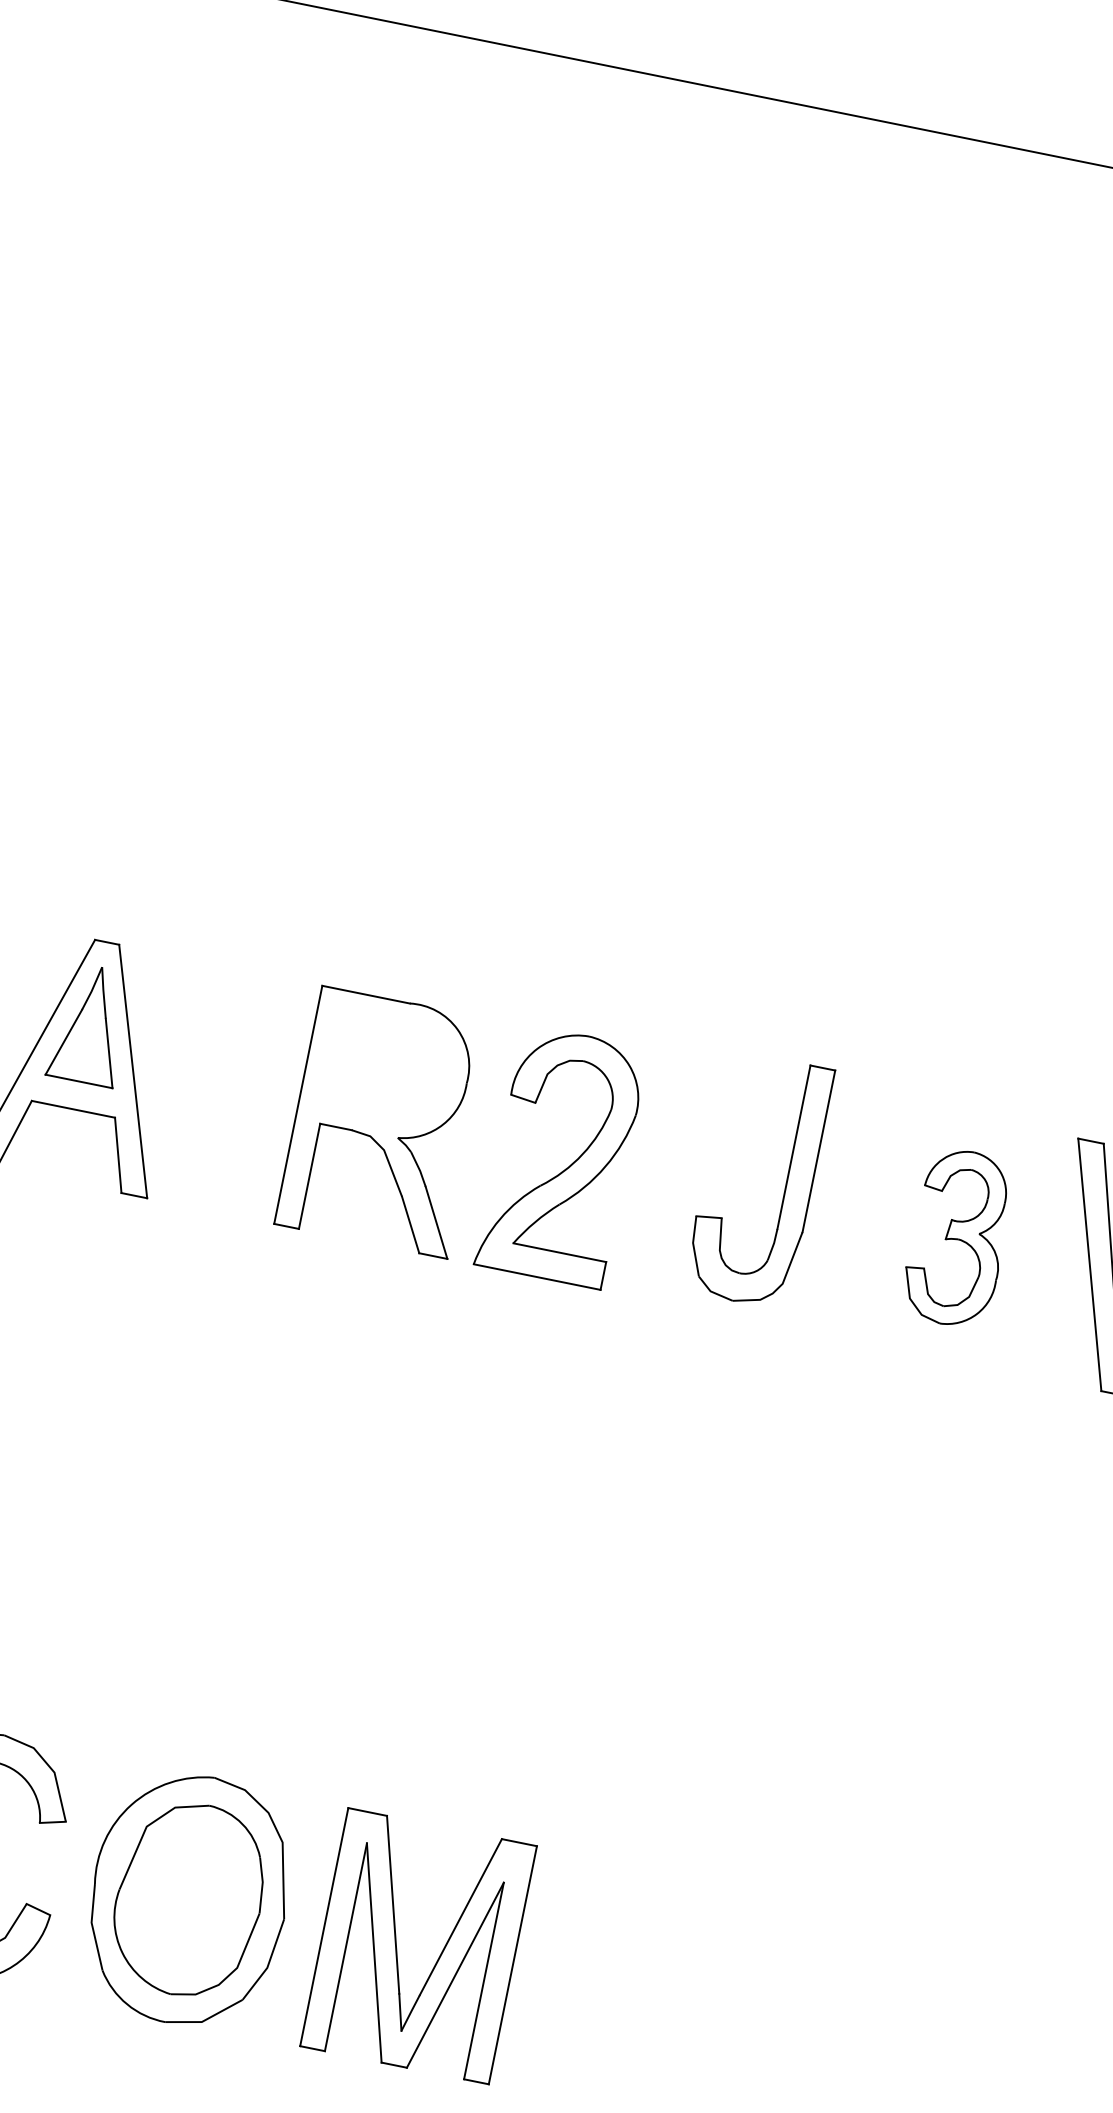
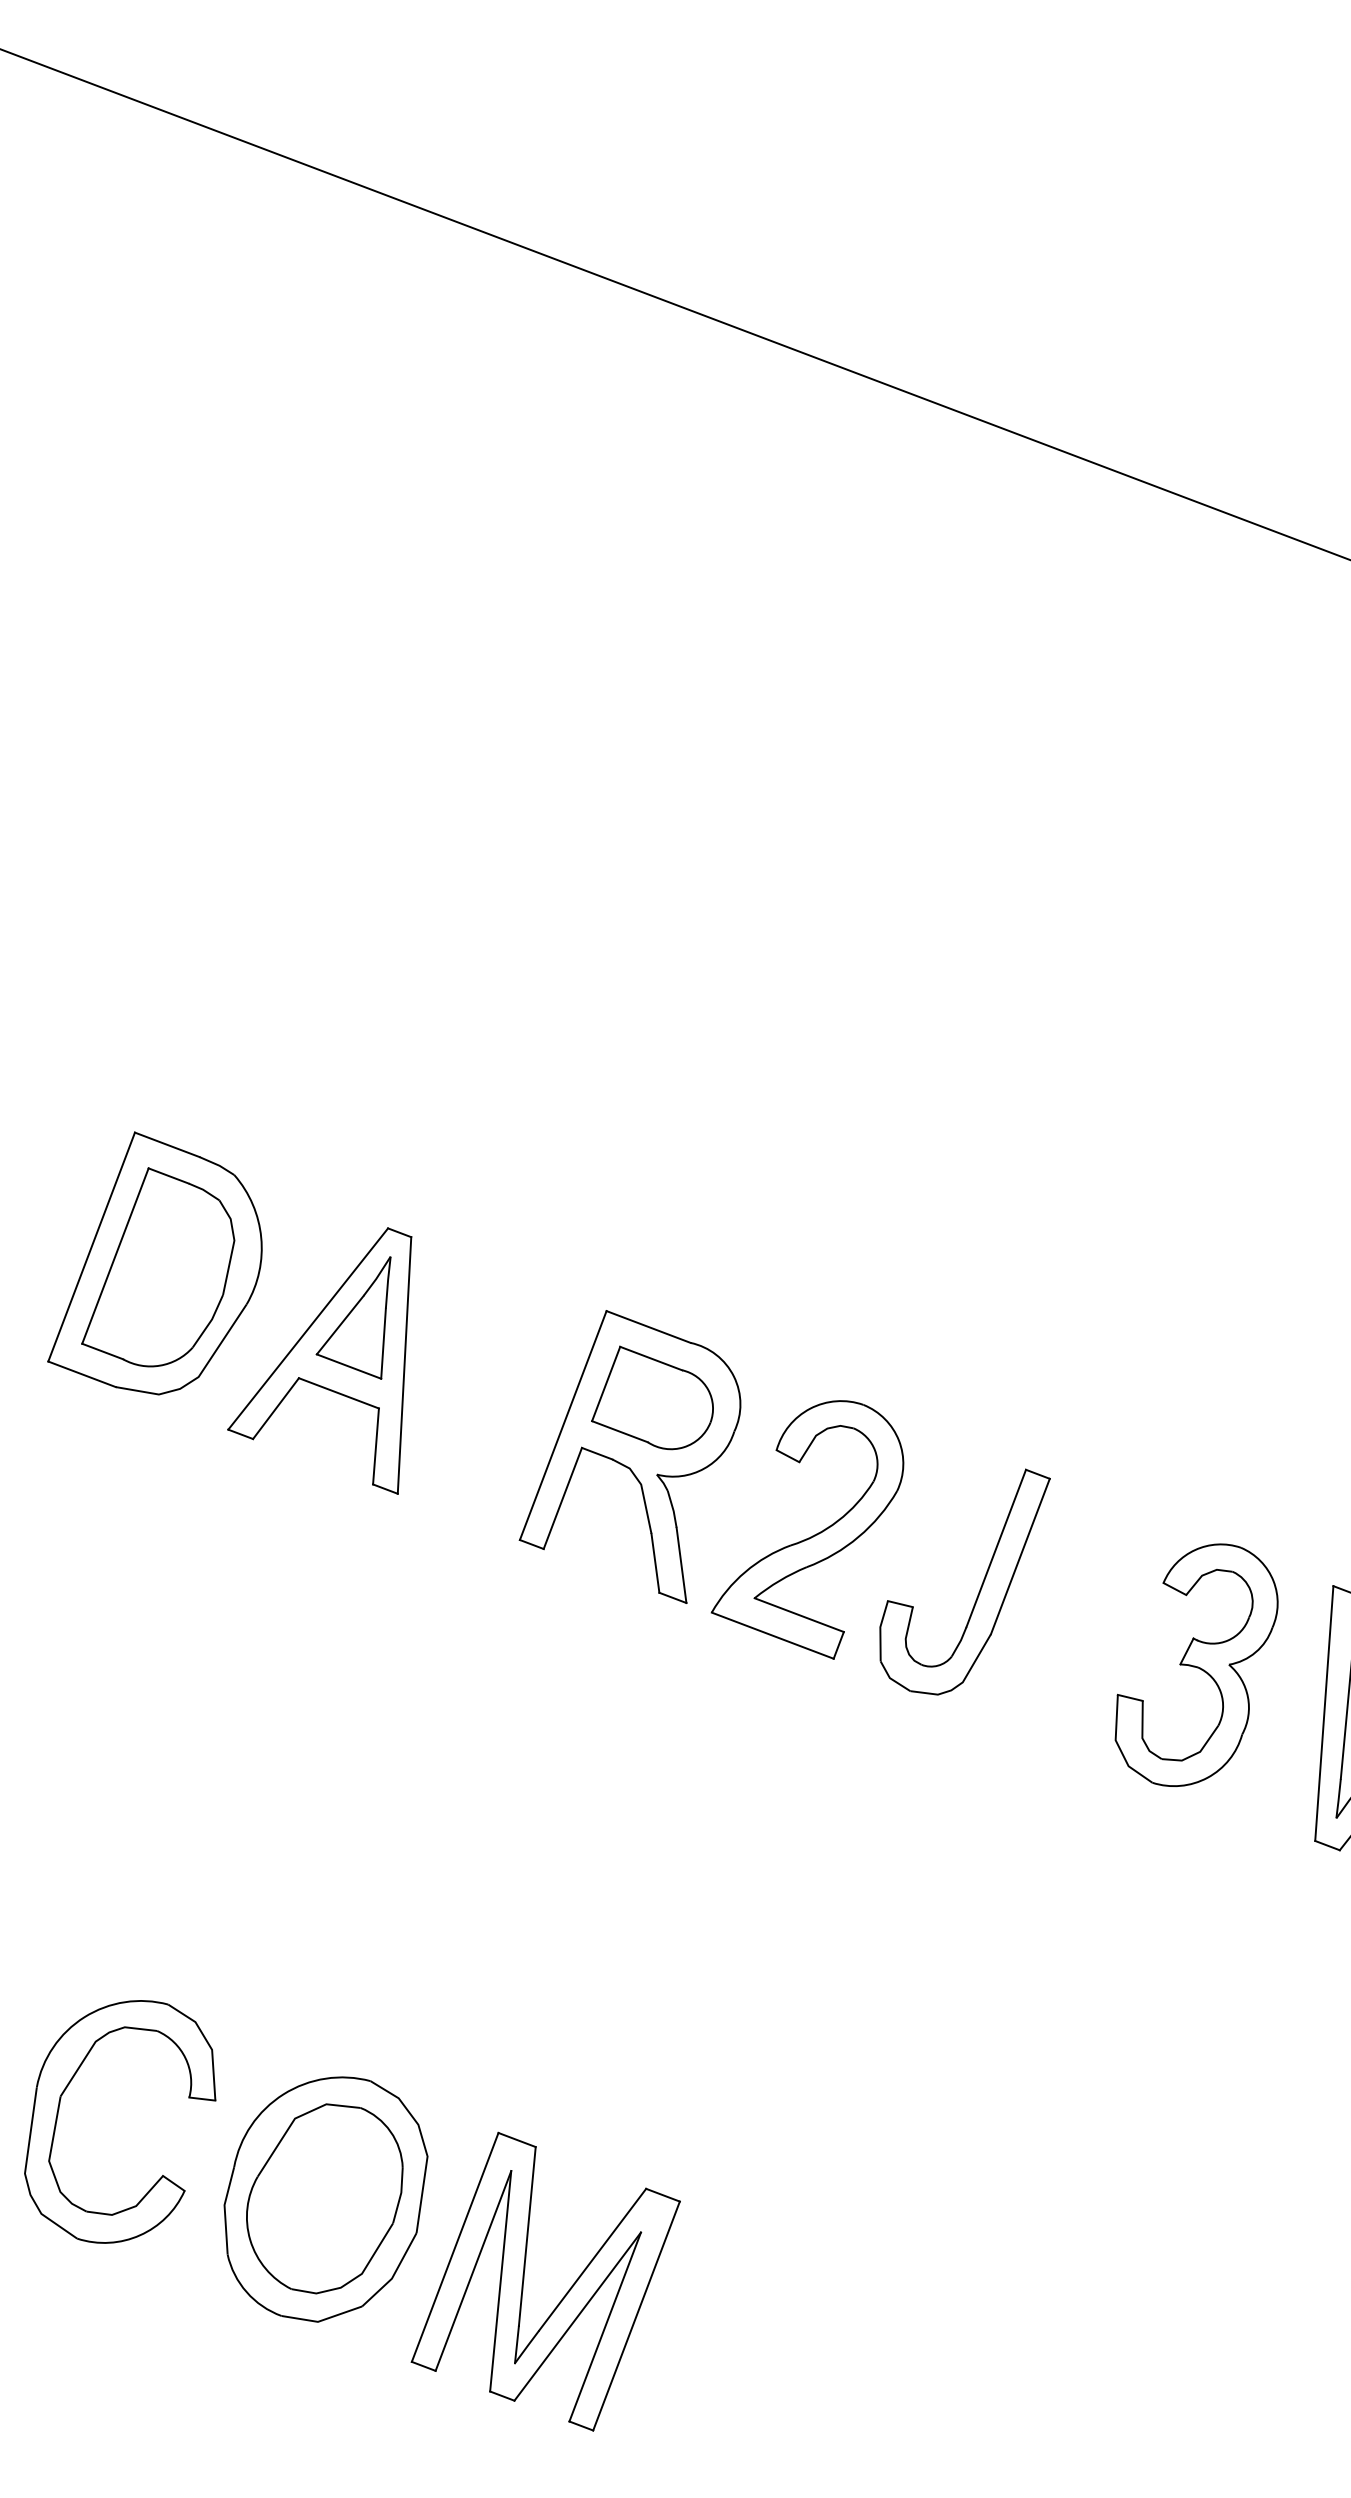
part: (381, 1063) -> (652, 1397), added
part: (784, 1187) -> (980, 1586), moved
part: (956, 1237) -> (1196, 1664), size x1.43

